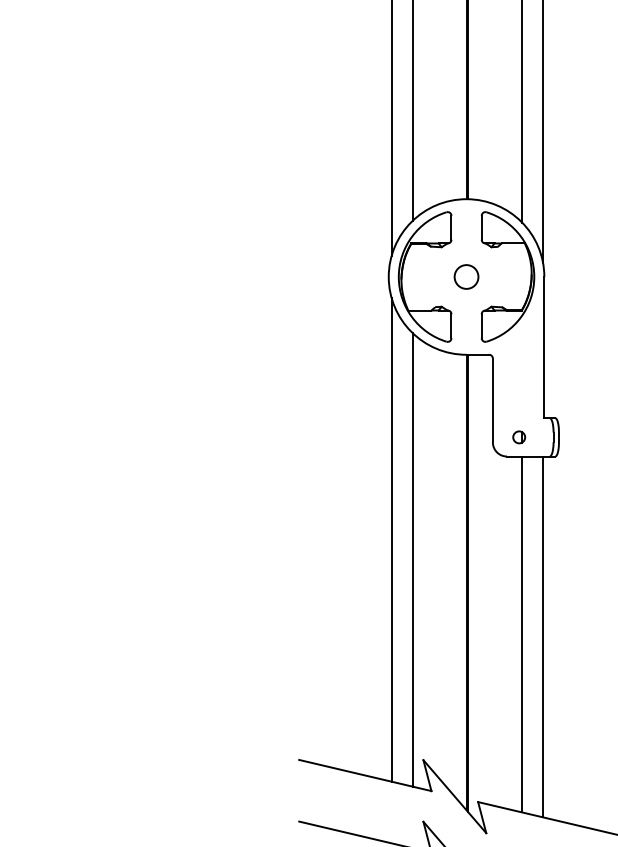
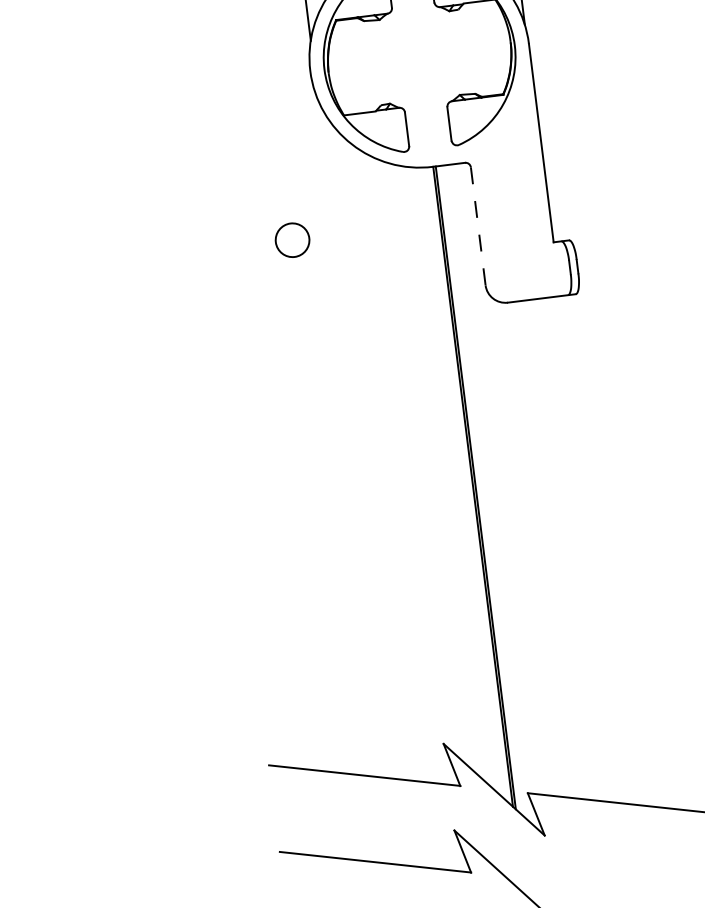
circle: (466, 276) -> (292, 239), moved
line: (492, 400) -> (477, 226), solid -> dashed
part: (519, 437) -> (522, 273), removed
line: (391, 539) -> (360, 439), removed
line: (412, 559) -> (393, 463), removed
line: (522, 634) -> (560, 550), removed
line: (543, 636) -> (590, 549), removed

